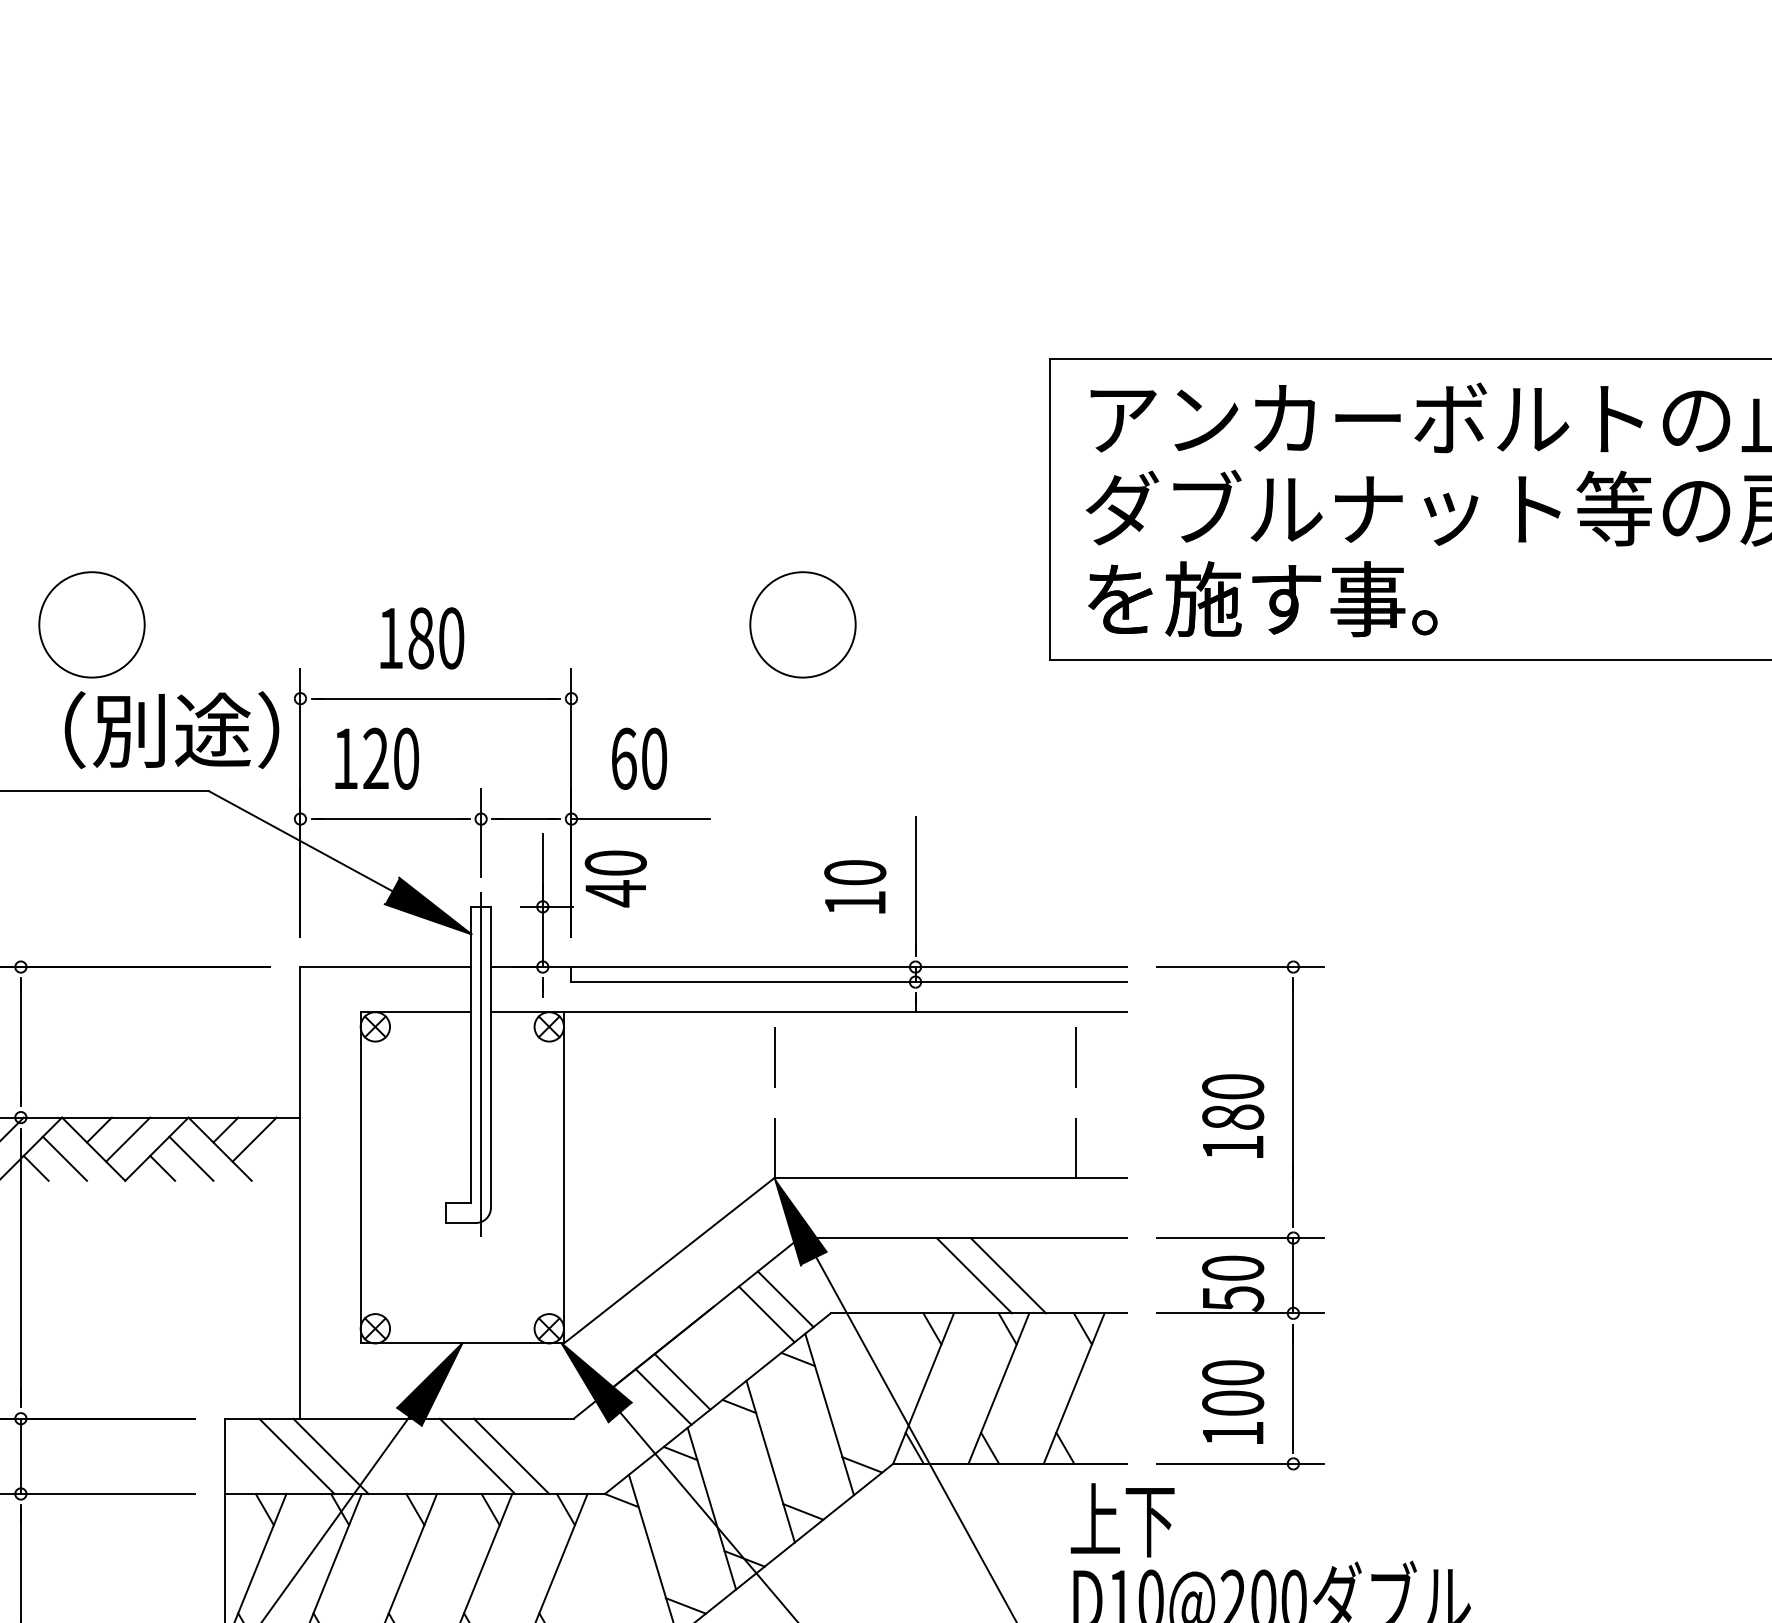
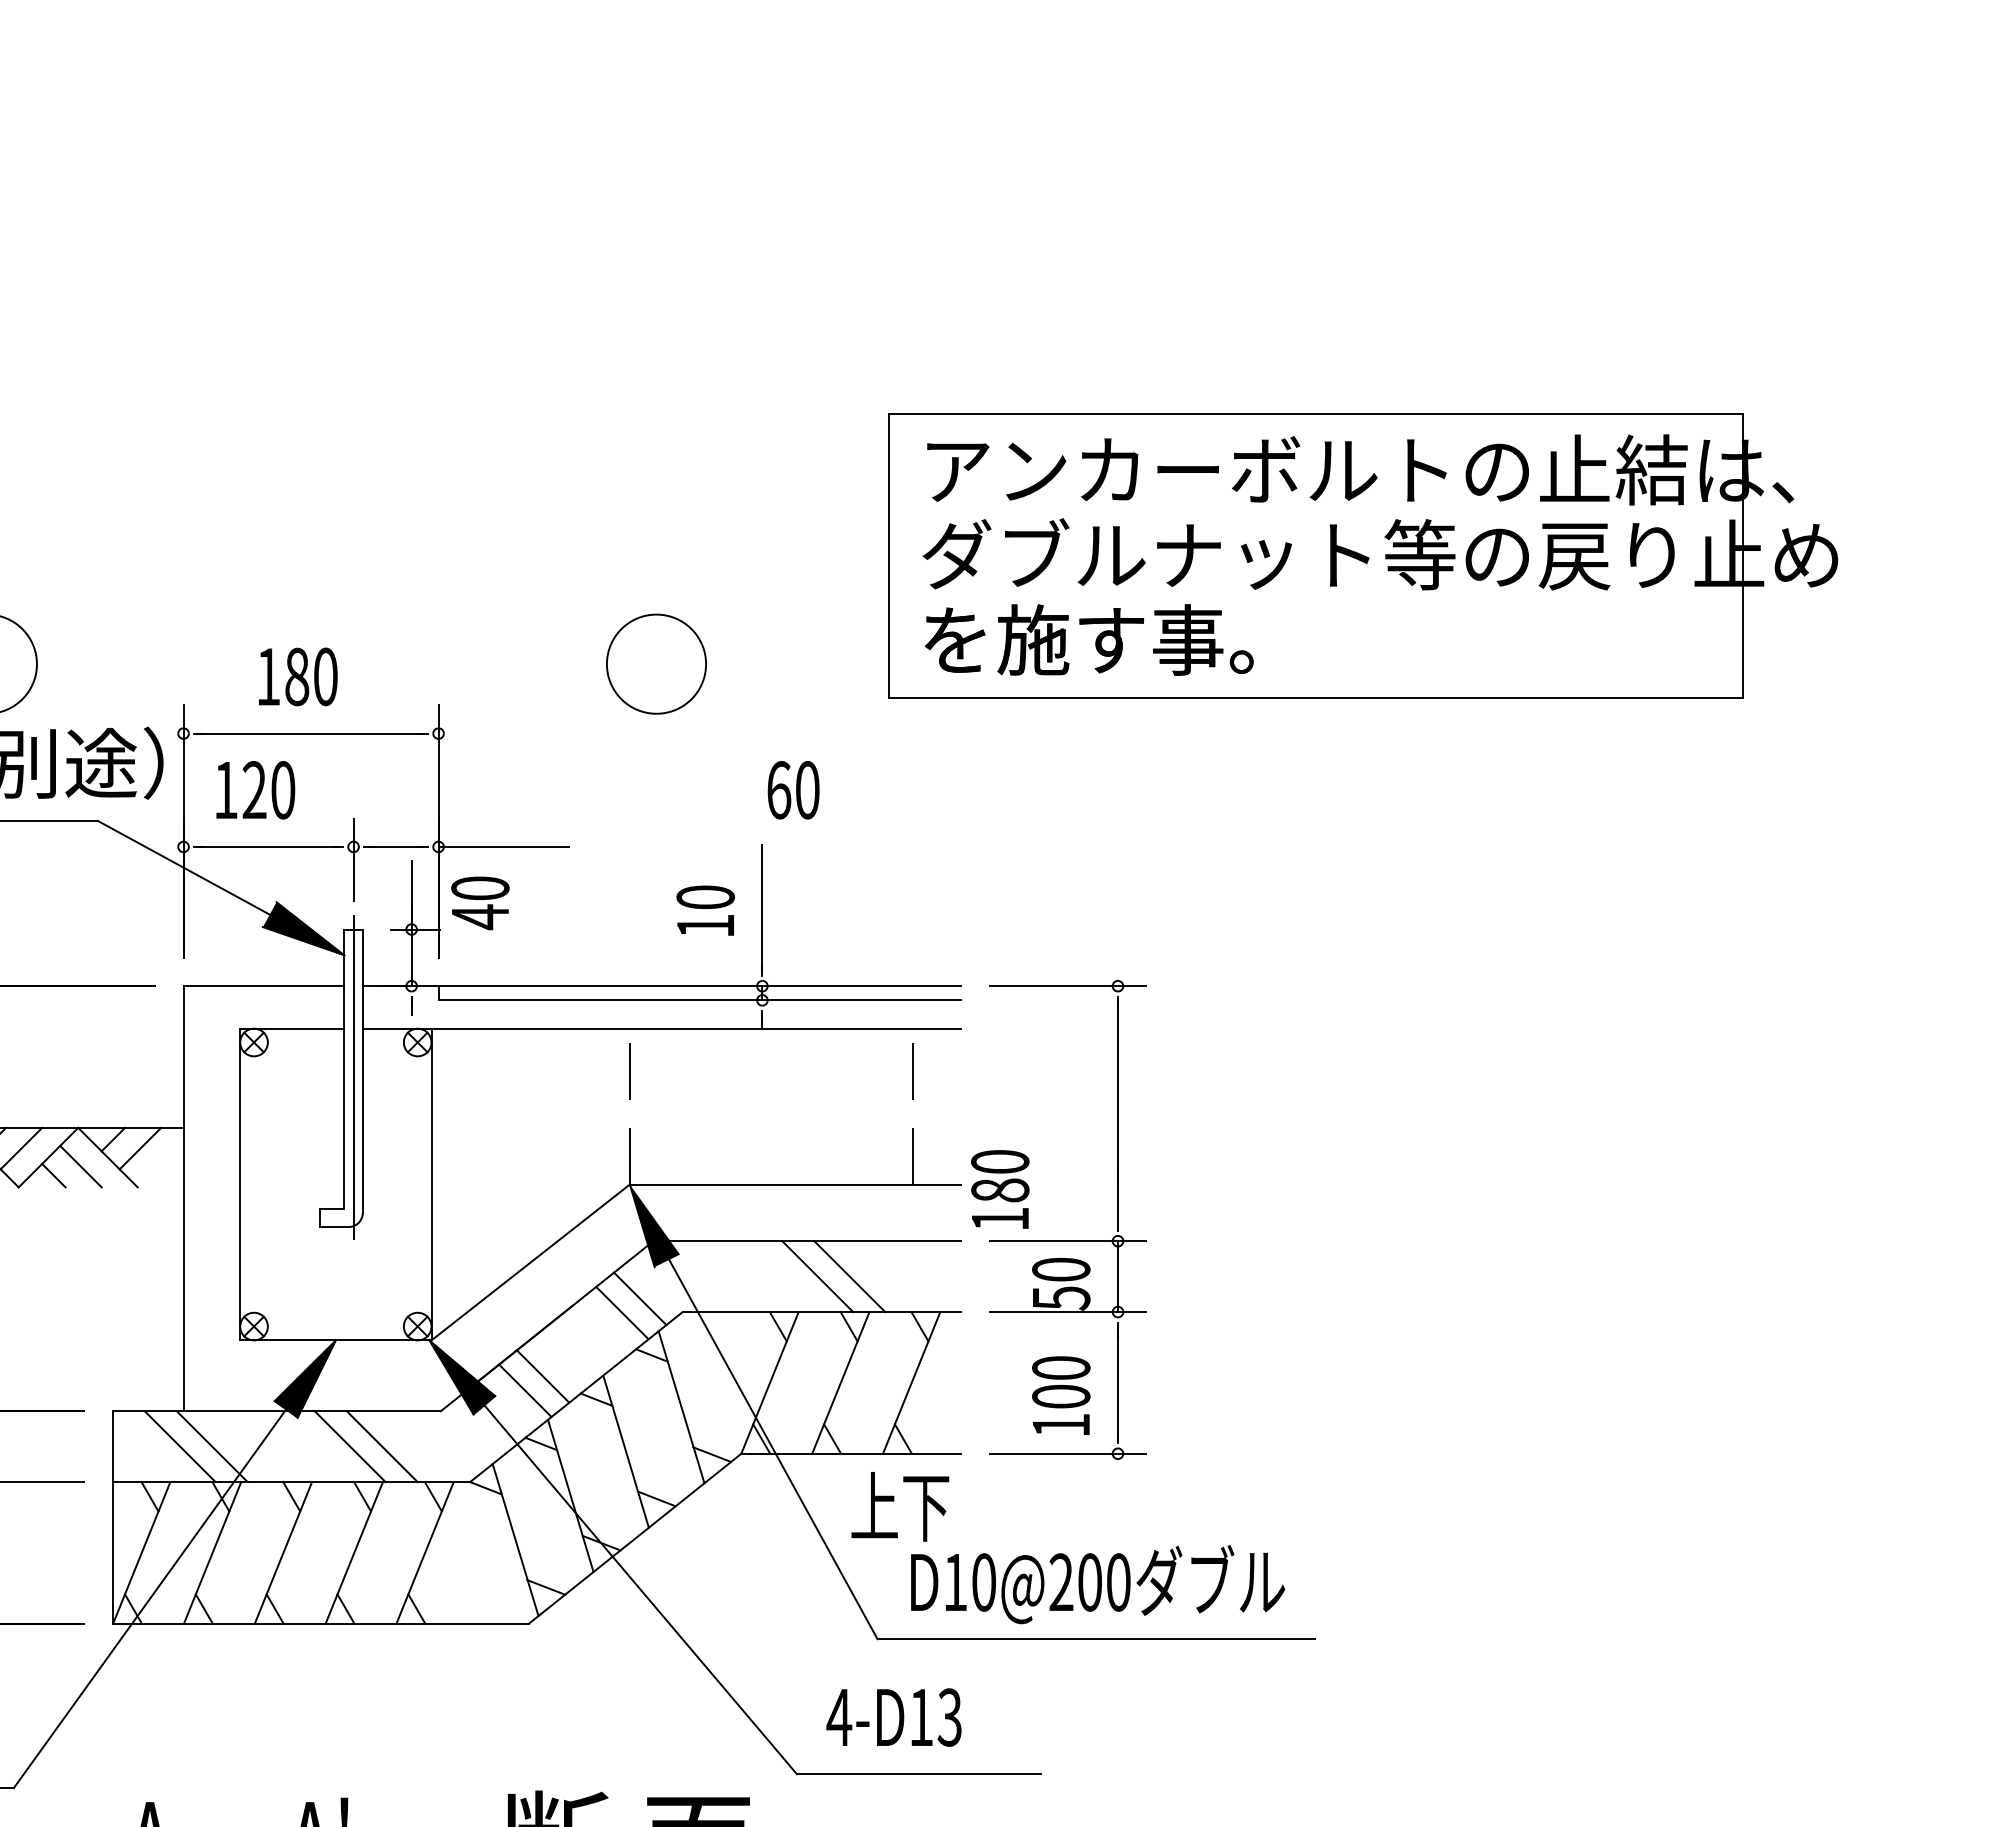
text: (639, 759) -> (793, 790), moved
text: (1233, 1116) -> (1000, 1189), moved
text: (1122, 1519) -> (900, 1506), moved

